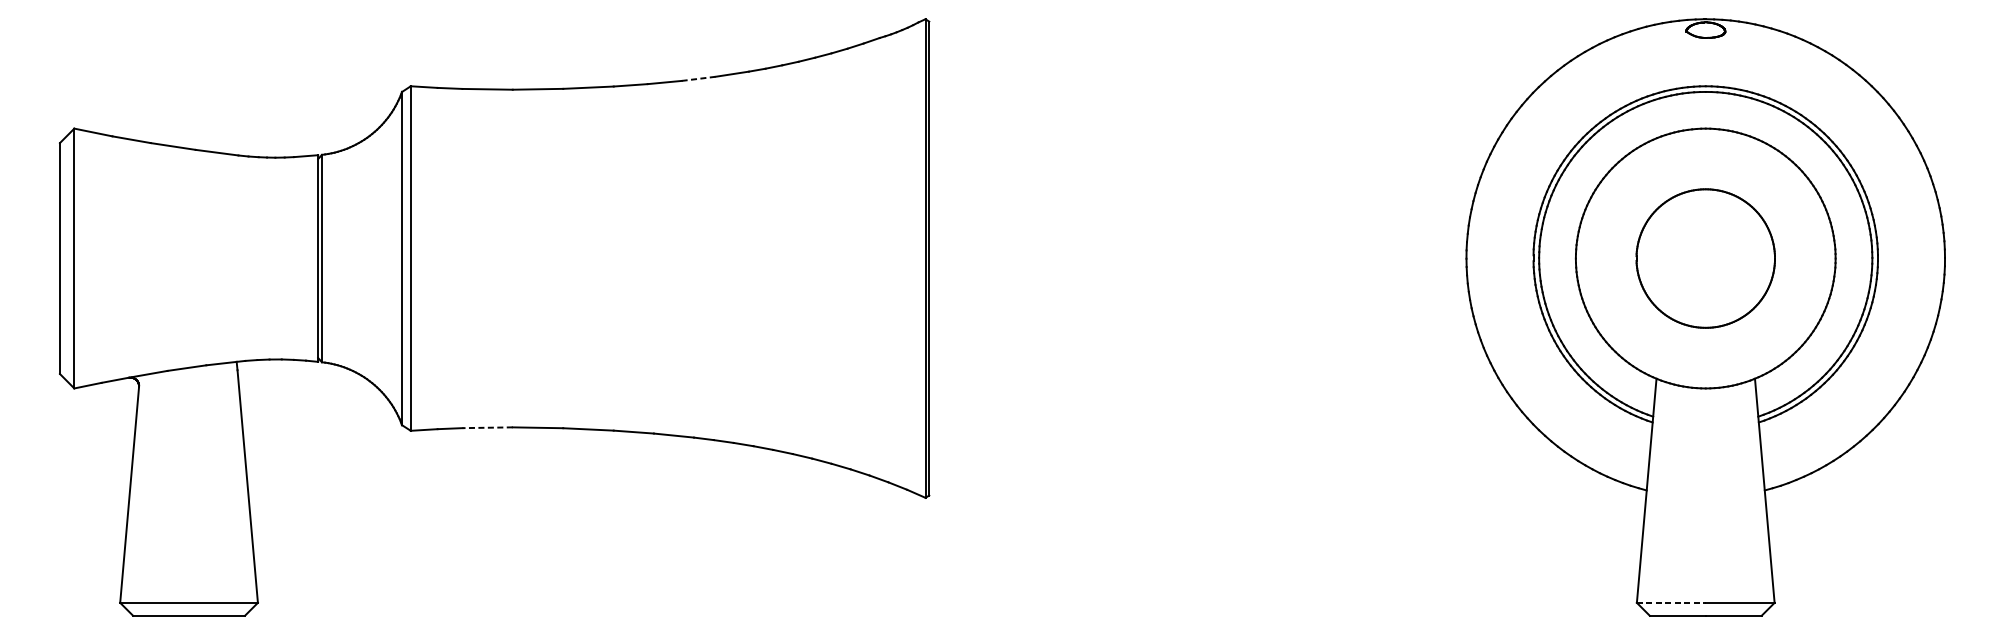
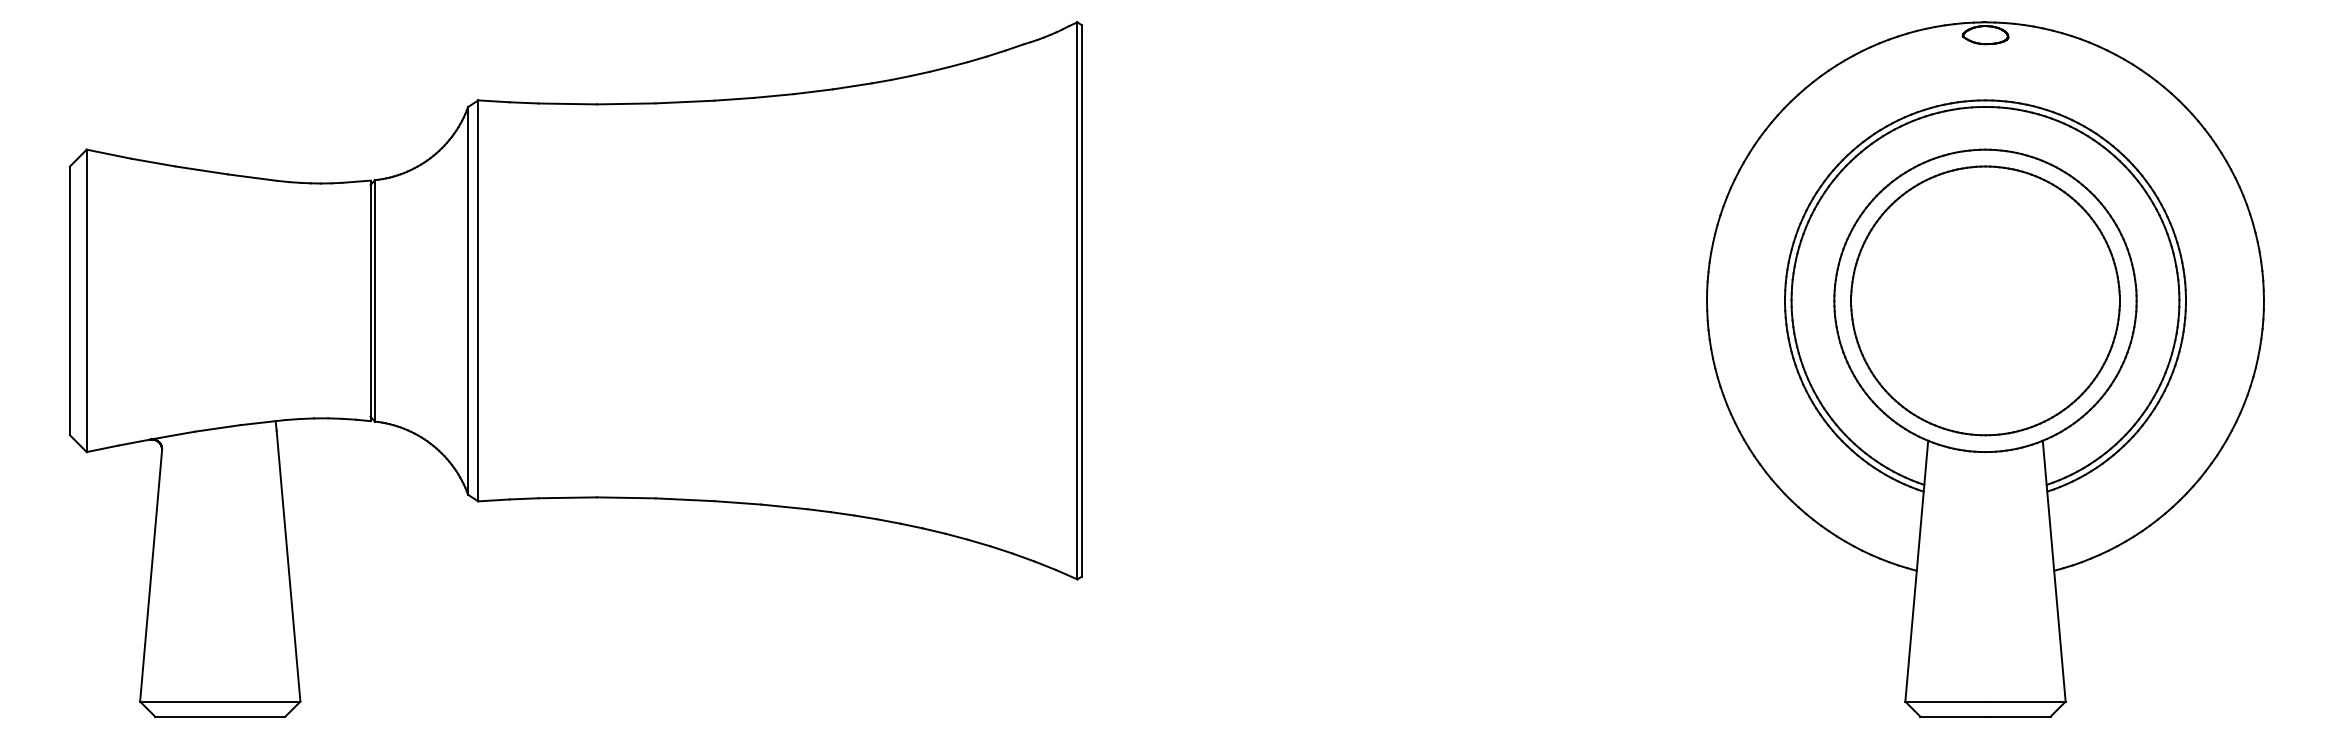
line: (698, 78) -> (813, 91), dashed -> solid
part: (1705, 258) -> (1985, 300), size x1.67
line: (487, 427) -> (567, 497), dashed -> solid
line: (1671, 602) -> (1945, 701), dashed -> solid

